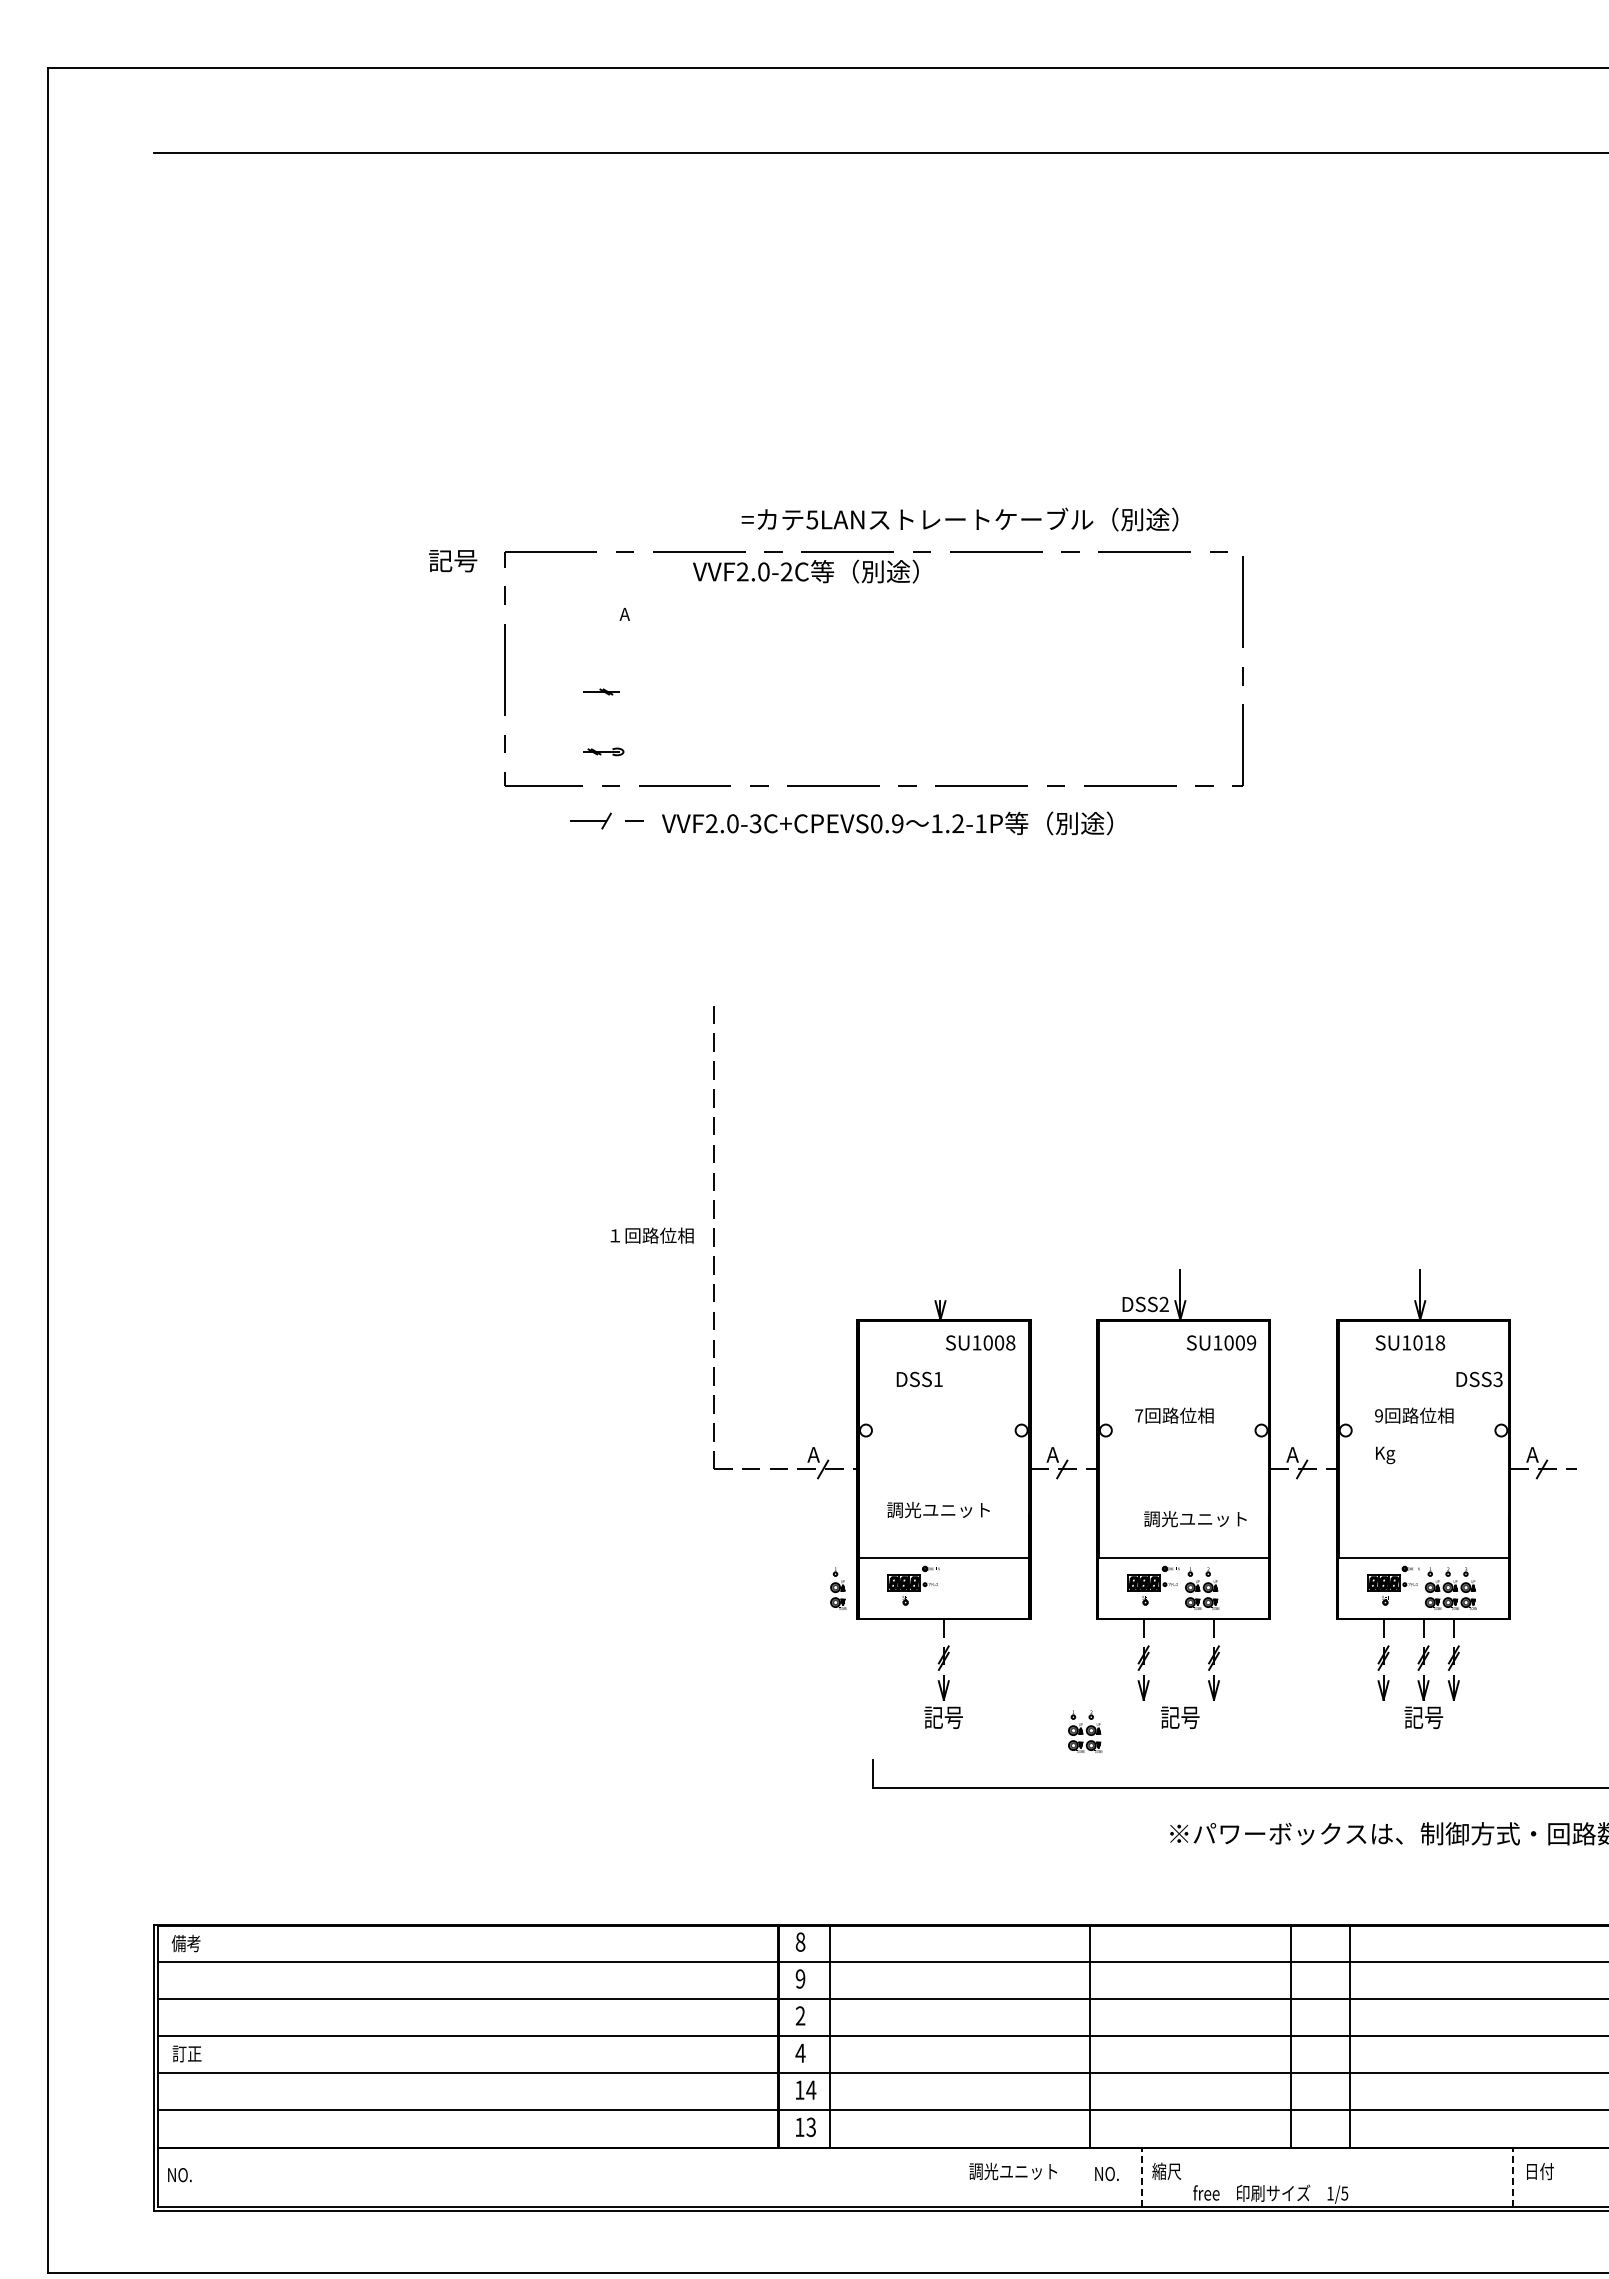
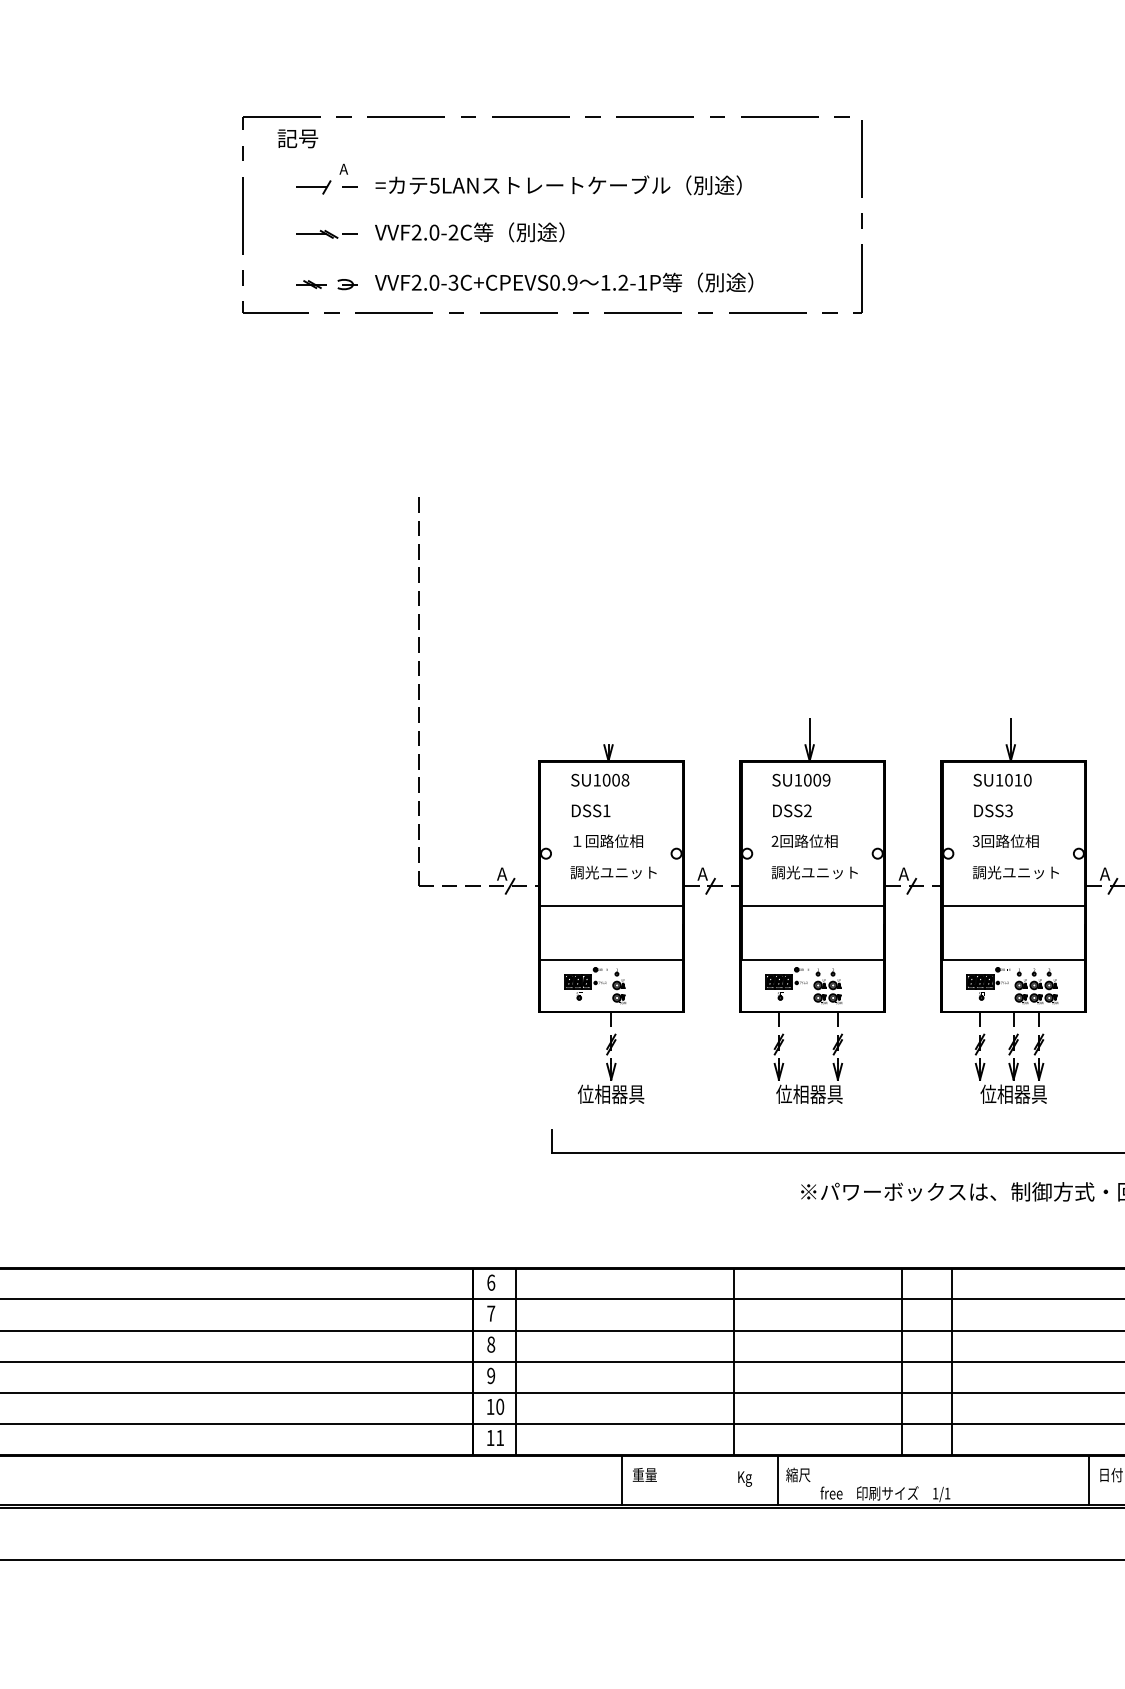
text: (959, 519) -> (558, 185), moved
text: (453, 561) -> (298, 139), moved
text: (805, 571) -> (469, 232), moved
part: (604, 691) -> (326, 233), size x1.67
part: (604, 751) -> (326, 284), size x1.67
part: (606, 820) -> (326, 186), moved
text: (887, 823) -> (564, 282), moved
text: (651, 1235) -> (607, 841), moved
text: (1145, 1304) -> (792, 810), moved
text: (980, 1342) -> (600, 779), moved
text: (1221, 1342) -> (801, 779), moved
text: (1440, 1342) -> (1027, 779), SU1018 -> SU1010
text: (1479, 1379) -> (993, 810), moved
text: (1139, 1415) -> (775, 841), 7 -> 2
text: (1378, 1415) -> (975, 841), 9 -> 3
text: (1425, 1454) -> (1015, 873), Kg^J -> 調光ユニット
line: (943, 1493) -> (611, 906), added
line: (1183, 1493) -> (812, 906), added
line: (1423, 1493) -> (1013, 906), added
text: (938, 1510) -> (613, 872), moved
text: (1195, 1519) -> (814, 872), moved
part: (838, 1588) -> (619, 986), moved
text: (943, 1717) -> (611, 1094), 記号 -> 位相器具
text: (1179, 1717) -> (808, 1094), 記号 -> 位相器具
text: (1423, 1717) -> (1013, 1094), 記号 -> 位相器具
part: (1085, 1731) -> (730, 1106), removed
text: (800, 1941) -> (491, 1282), 8 -> 6
text: (800, 1978) -> (491, 1313), 9 -> 7
text: (800, 2015) -> (491, 1344), 2 -> 8
text: (800, 2053) -> (491, 1376), 4 -> 9
text: (811, 2089) -> (500, 1406), 14 -> 10
text: (810, 2126) -> (499, 1437), 13 -> 11
text: (1012, 2171) -> (668, 1475), 調光ユニット -> 重量^J
text: (1107, 2175) -> (748, 1478), NO.^J -> Kg^J
line: (956, 2177) -> (621, 1480), added
line: (1142, 2177) -> (777, 1480), dashed -> solid
line: (1513, 2177) -> (1089, 1480), dashed -> solid
text: (1344, 2193) -> (947, 1493), 1/5 -> 1/1

